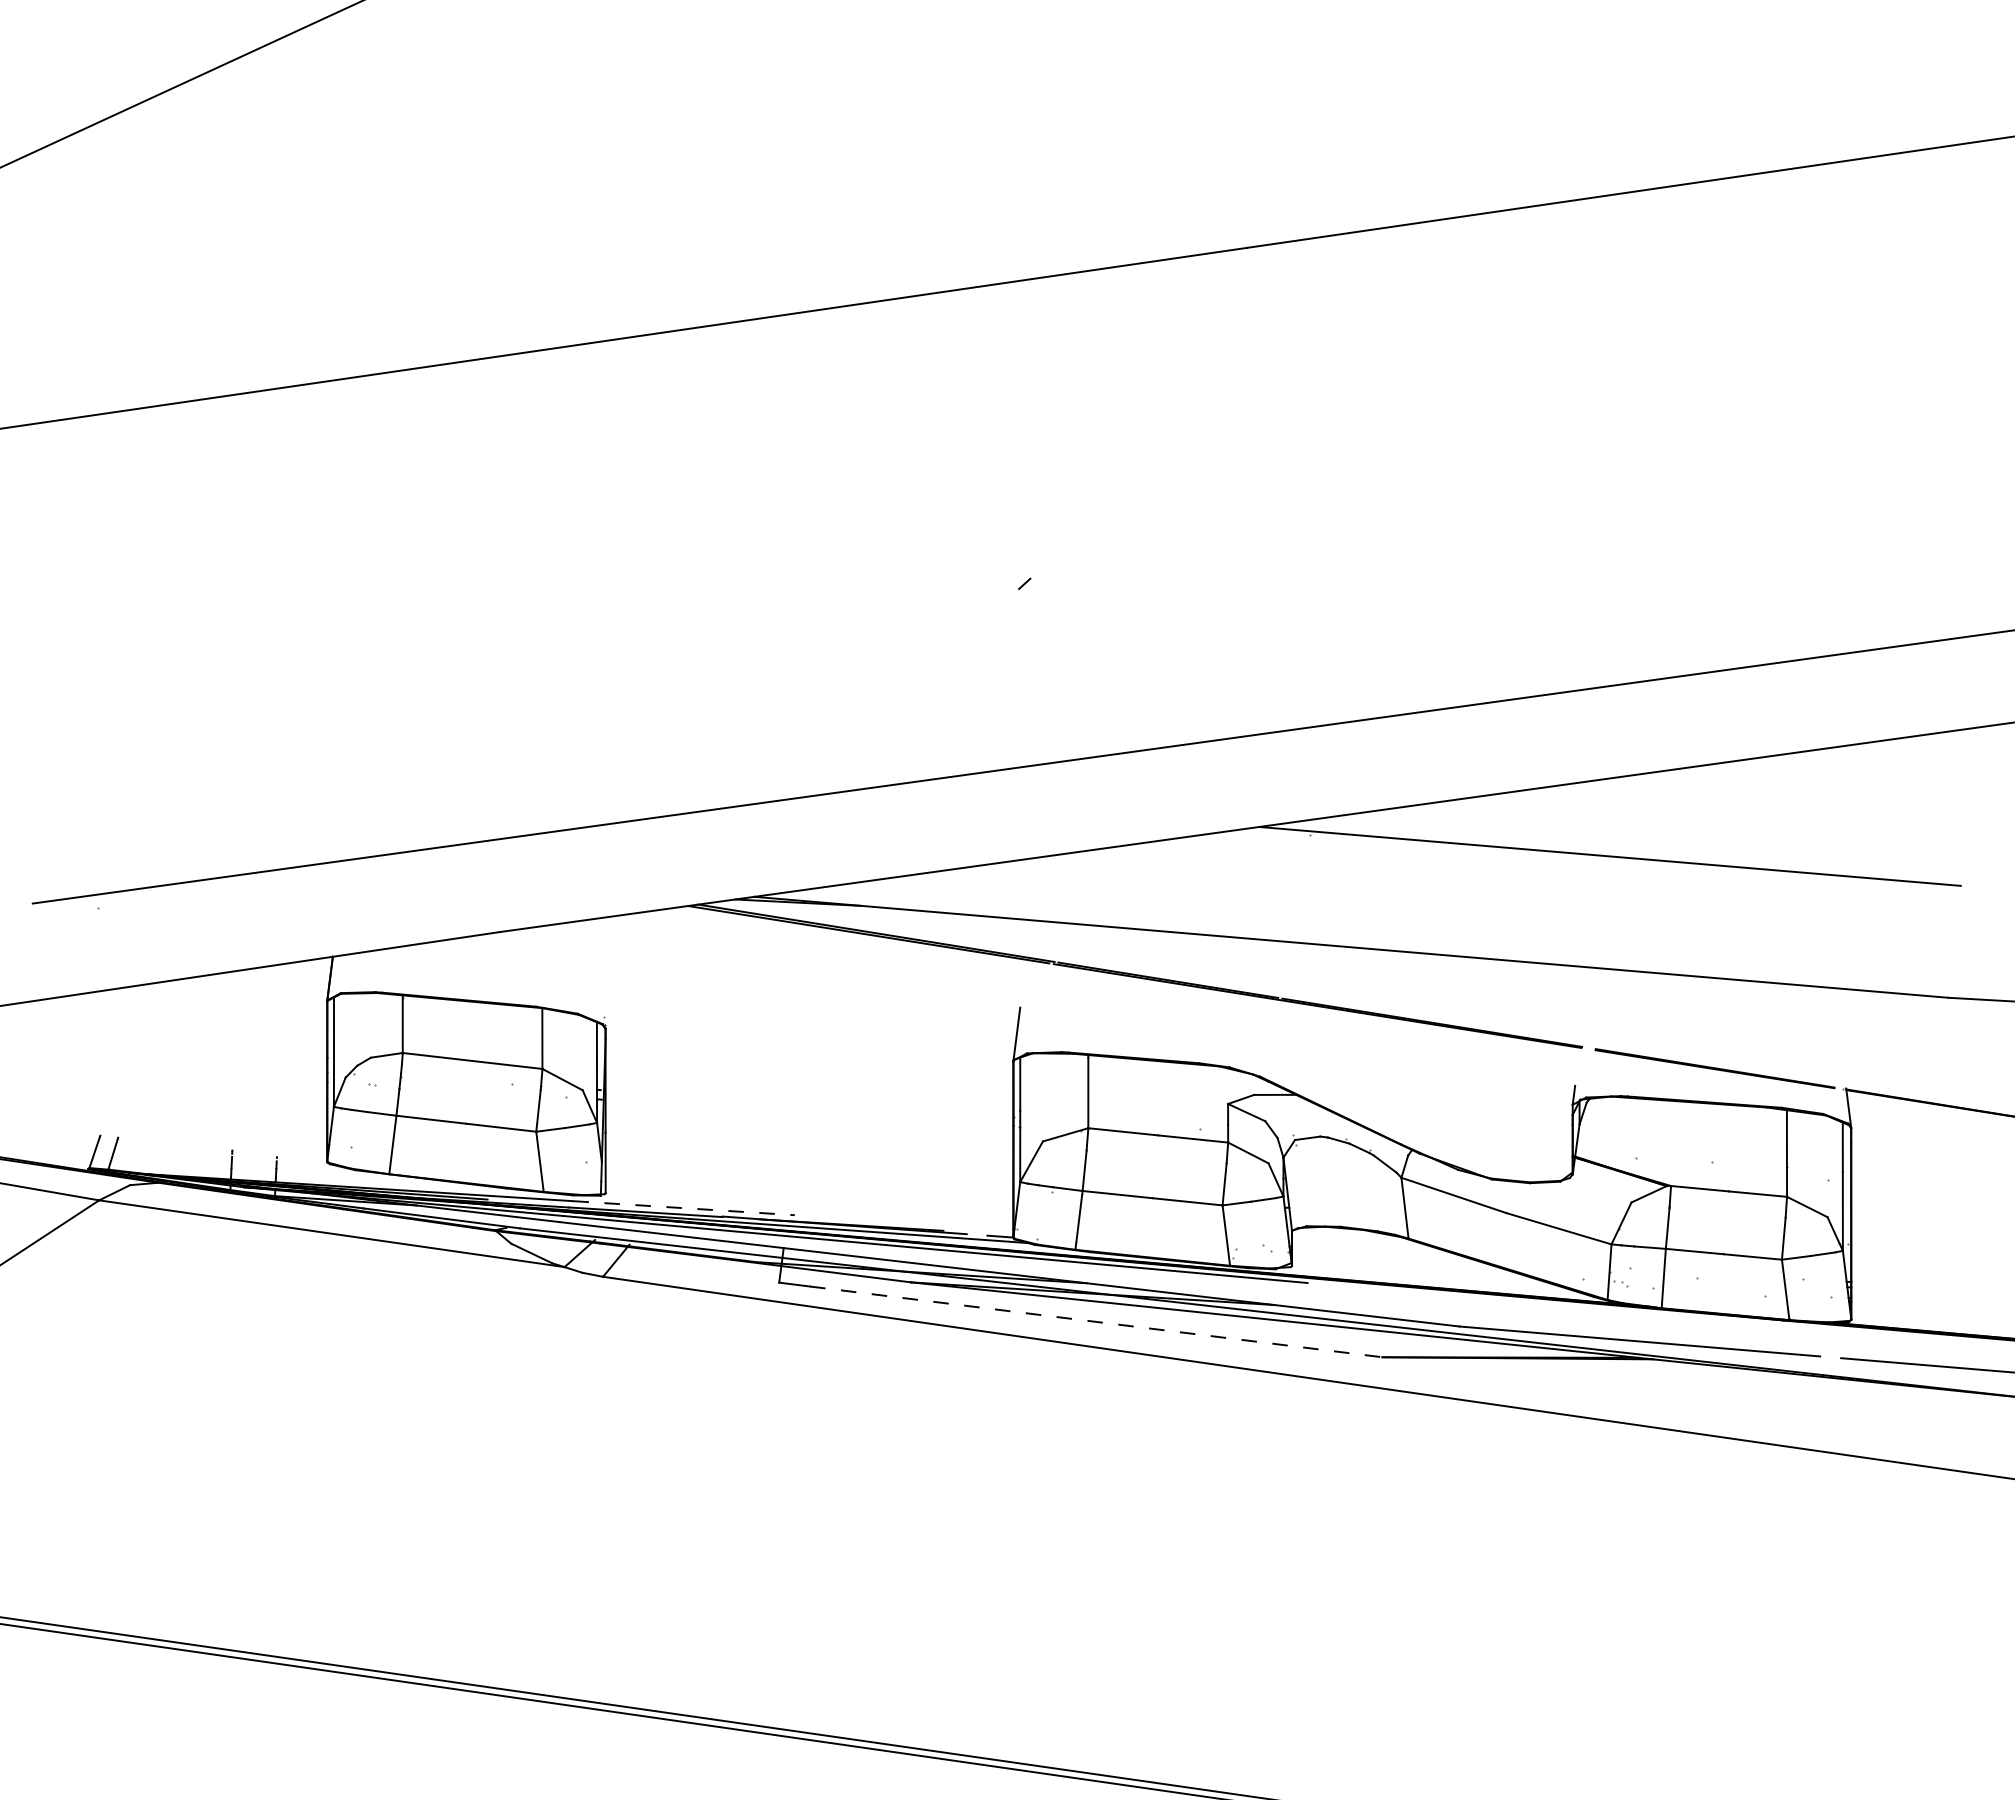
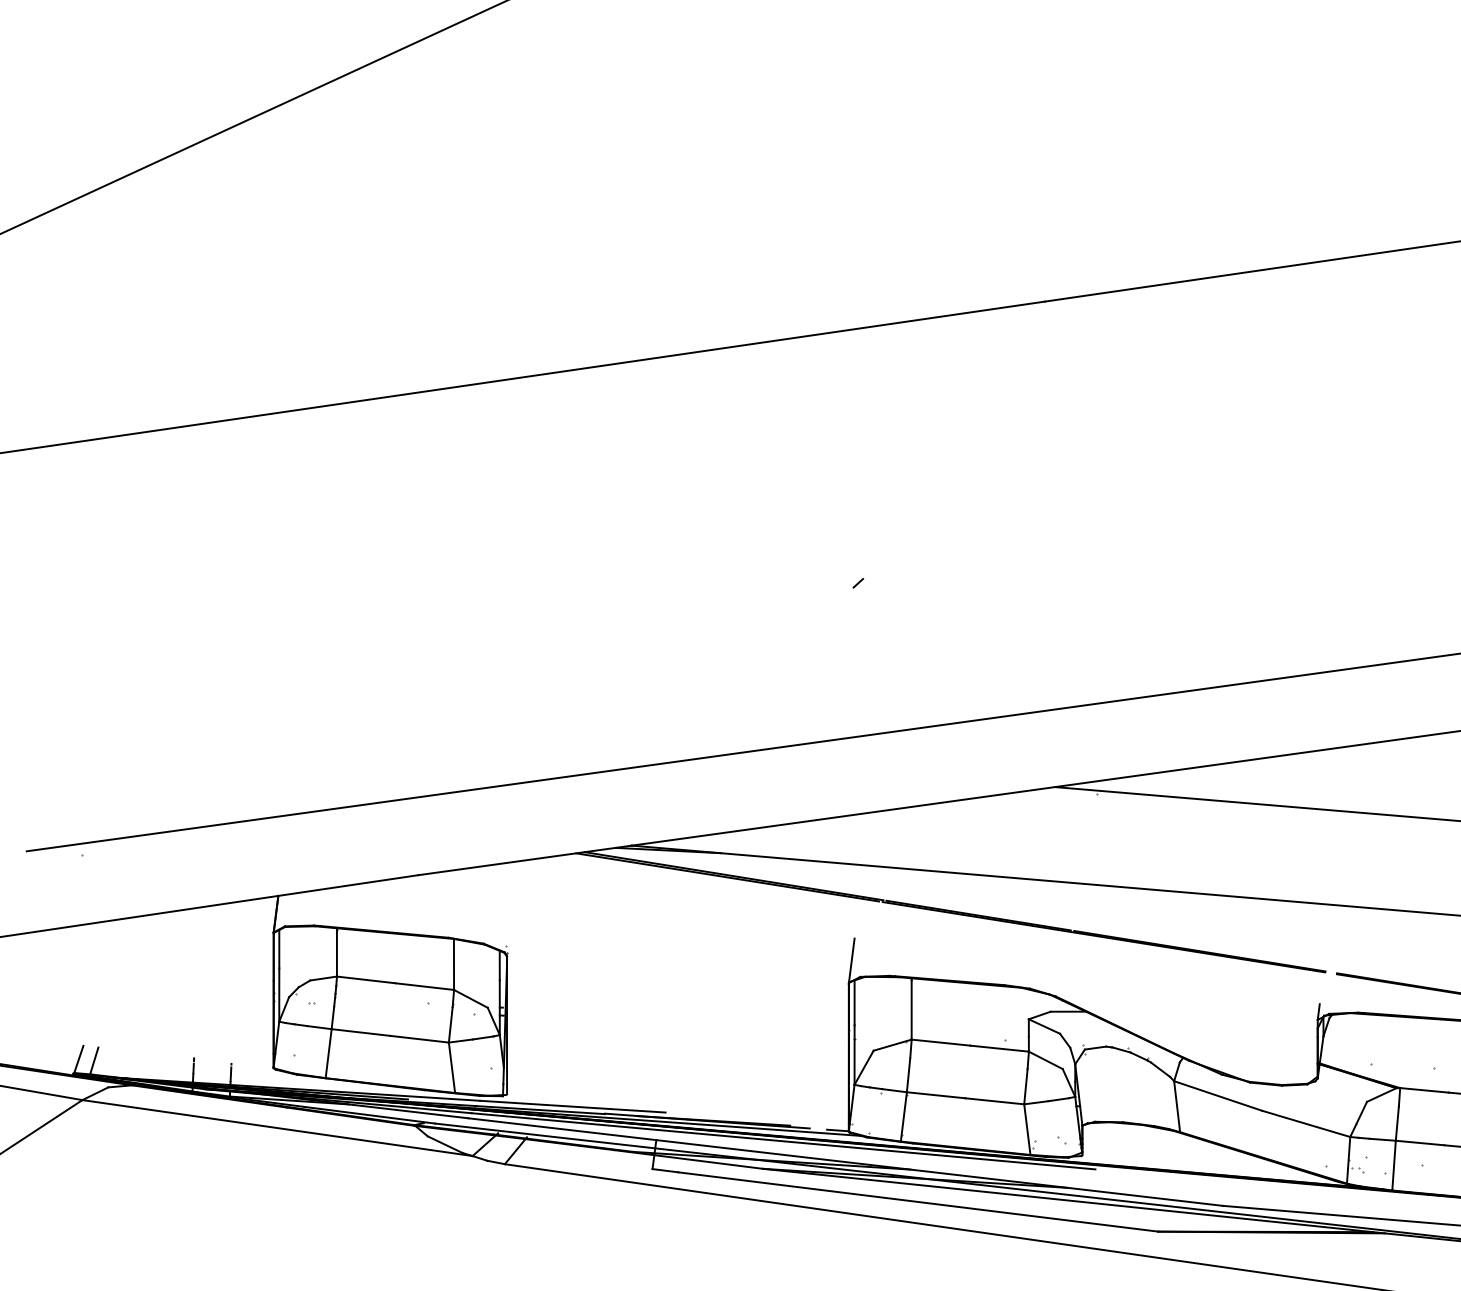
line: (684, 1208) -> (573, 1106), dashed -> solid
line: (1096, 1321) -> (918, 1201), dashed -> solid

